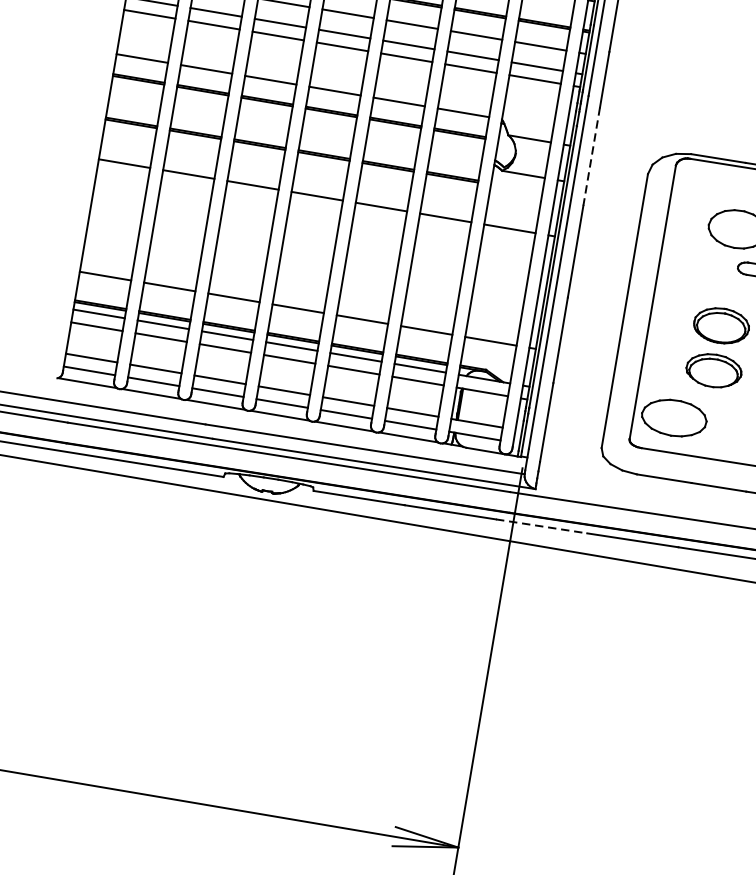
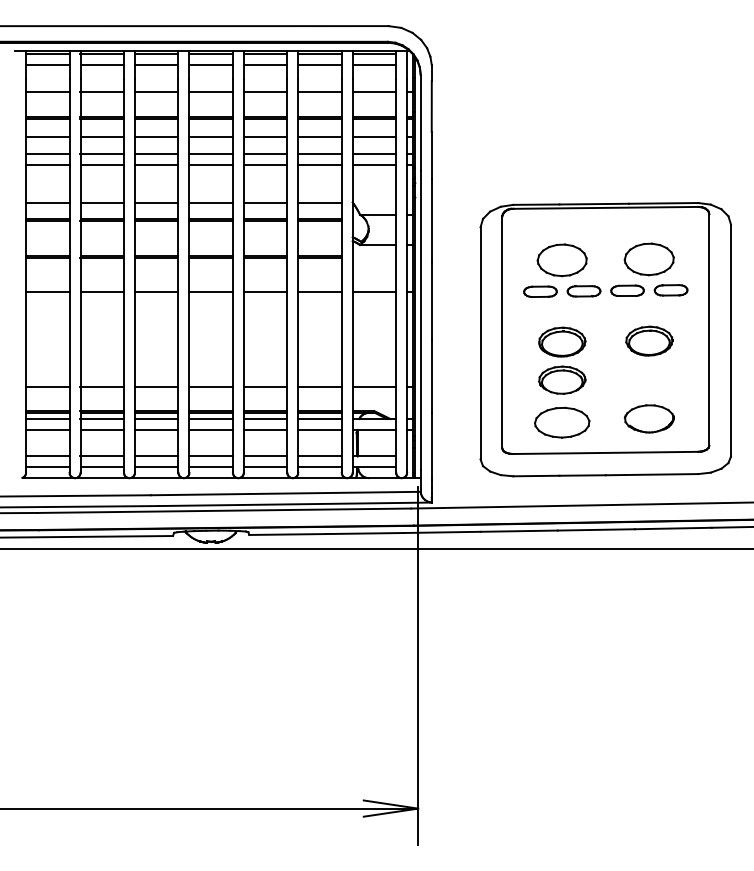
line: (591, 156) -> (431, 220), dashed -> solid
part: (705, 261) -> (540, 291), added
part: (674, 417) -> (562, 422), moved
line: (542, 526) -> (442, 532), dashed -> solid

